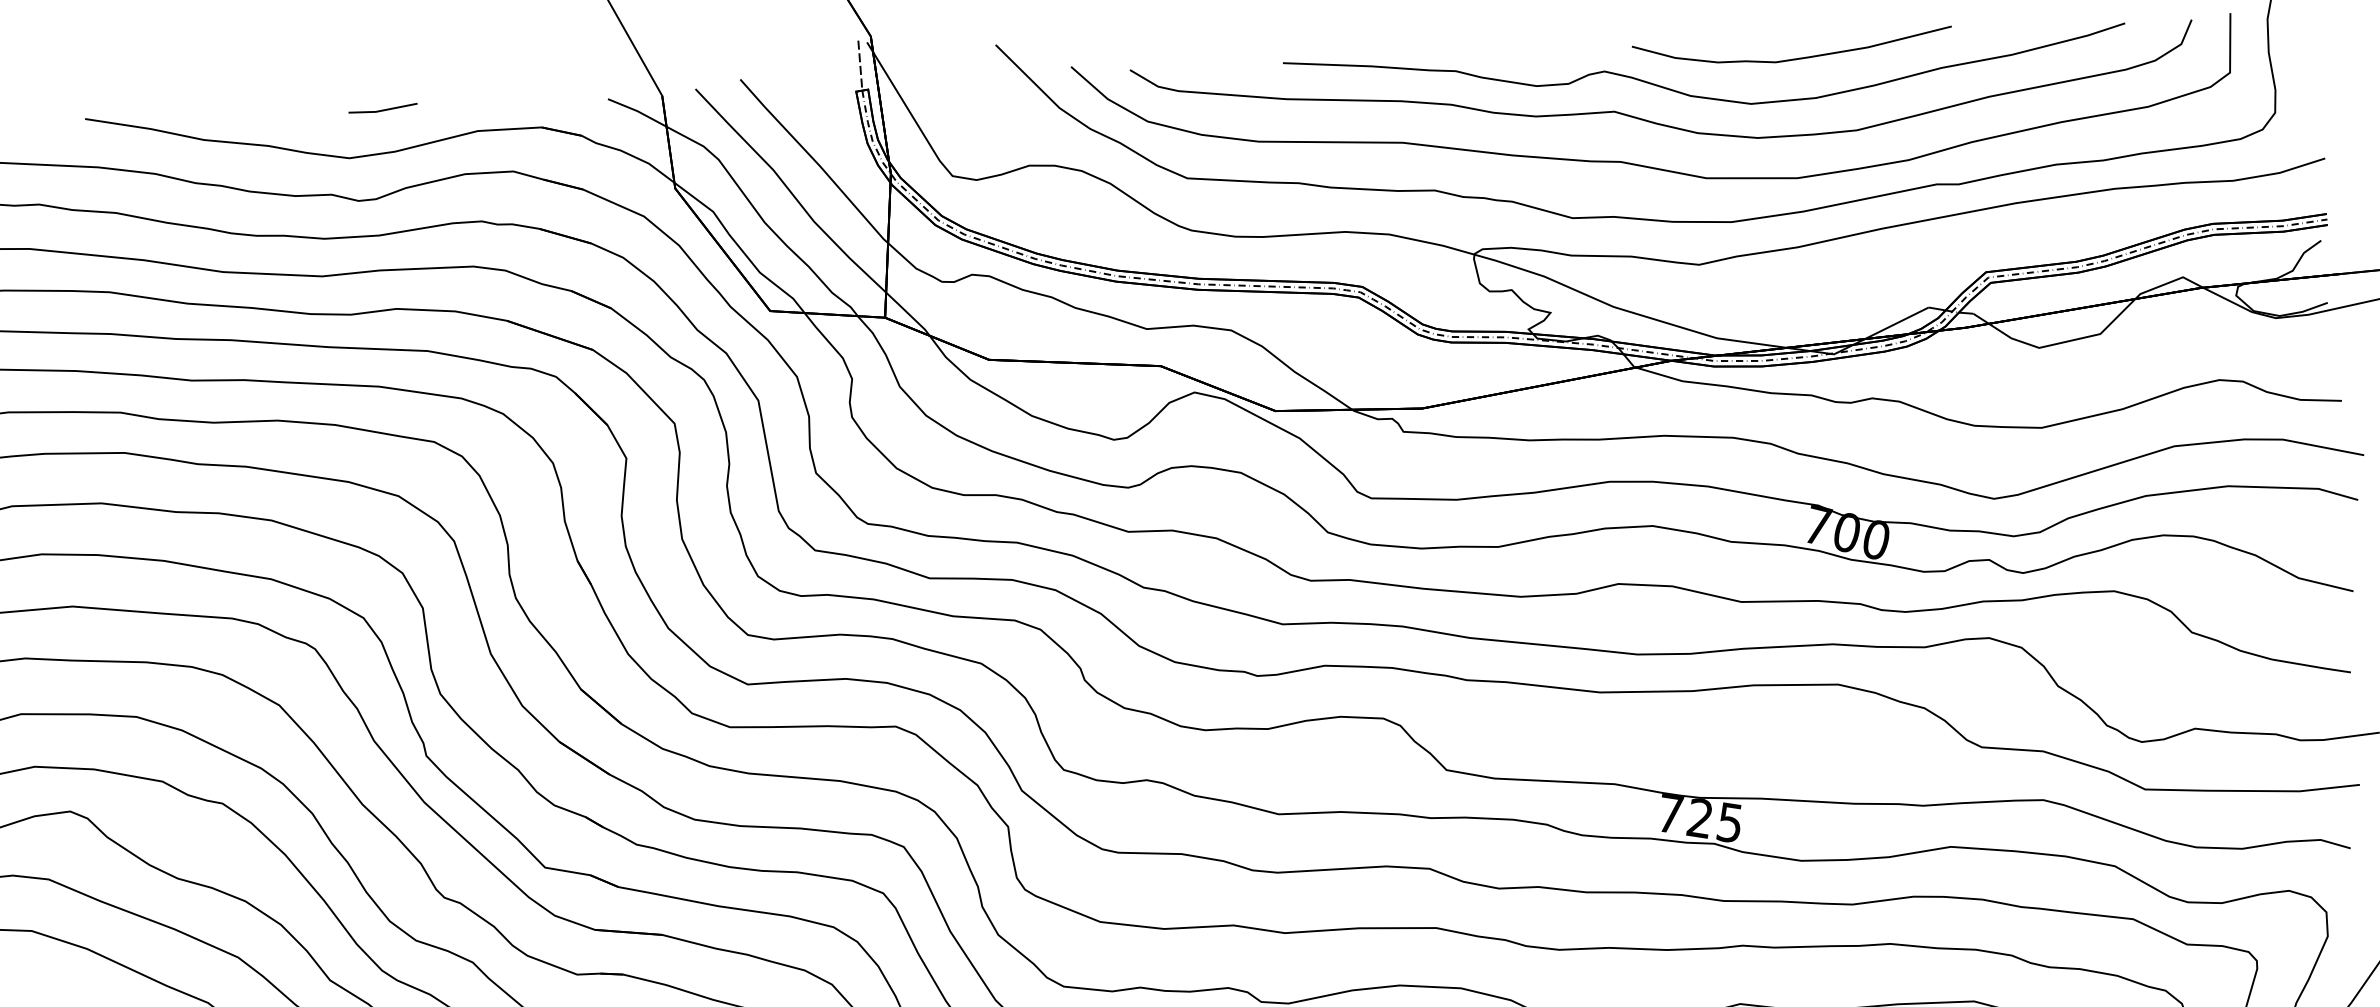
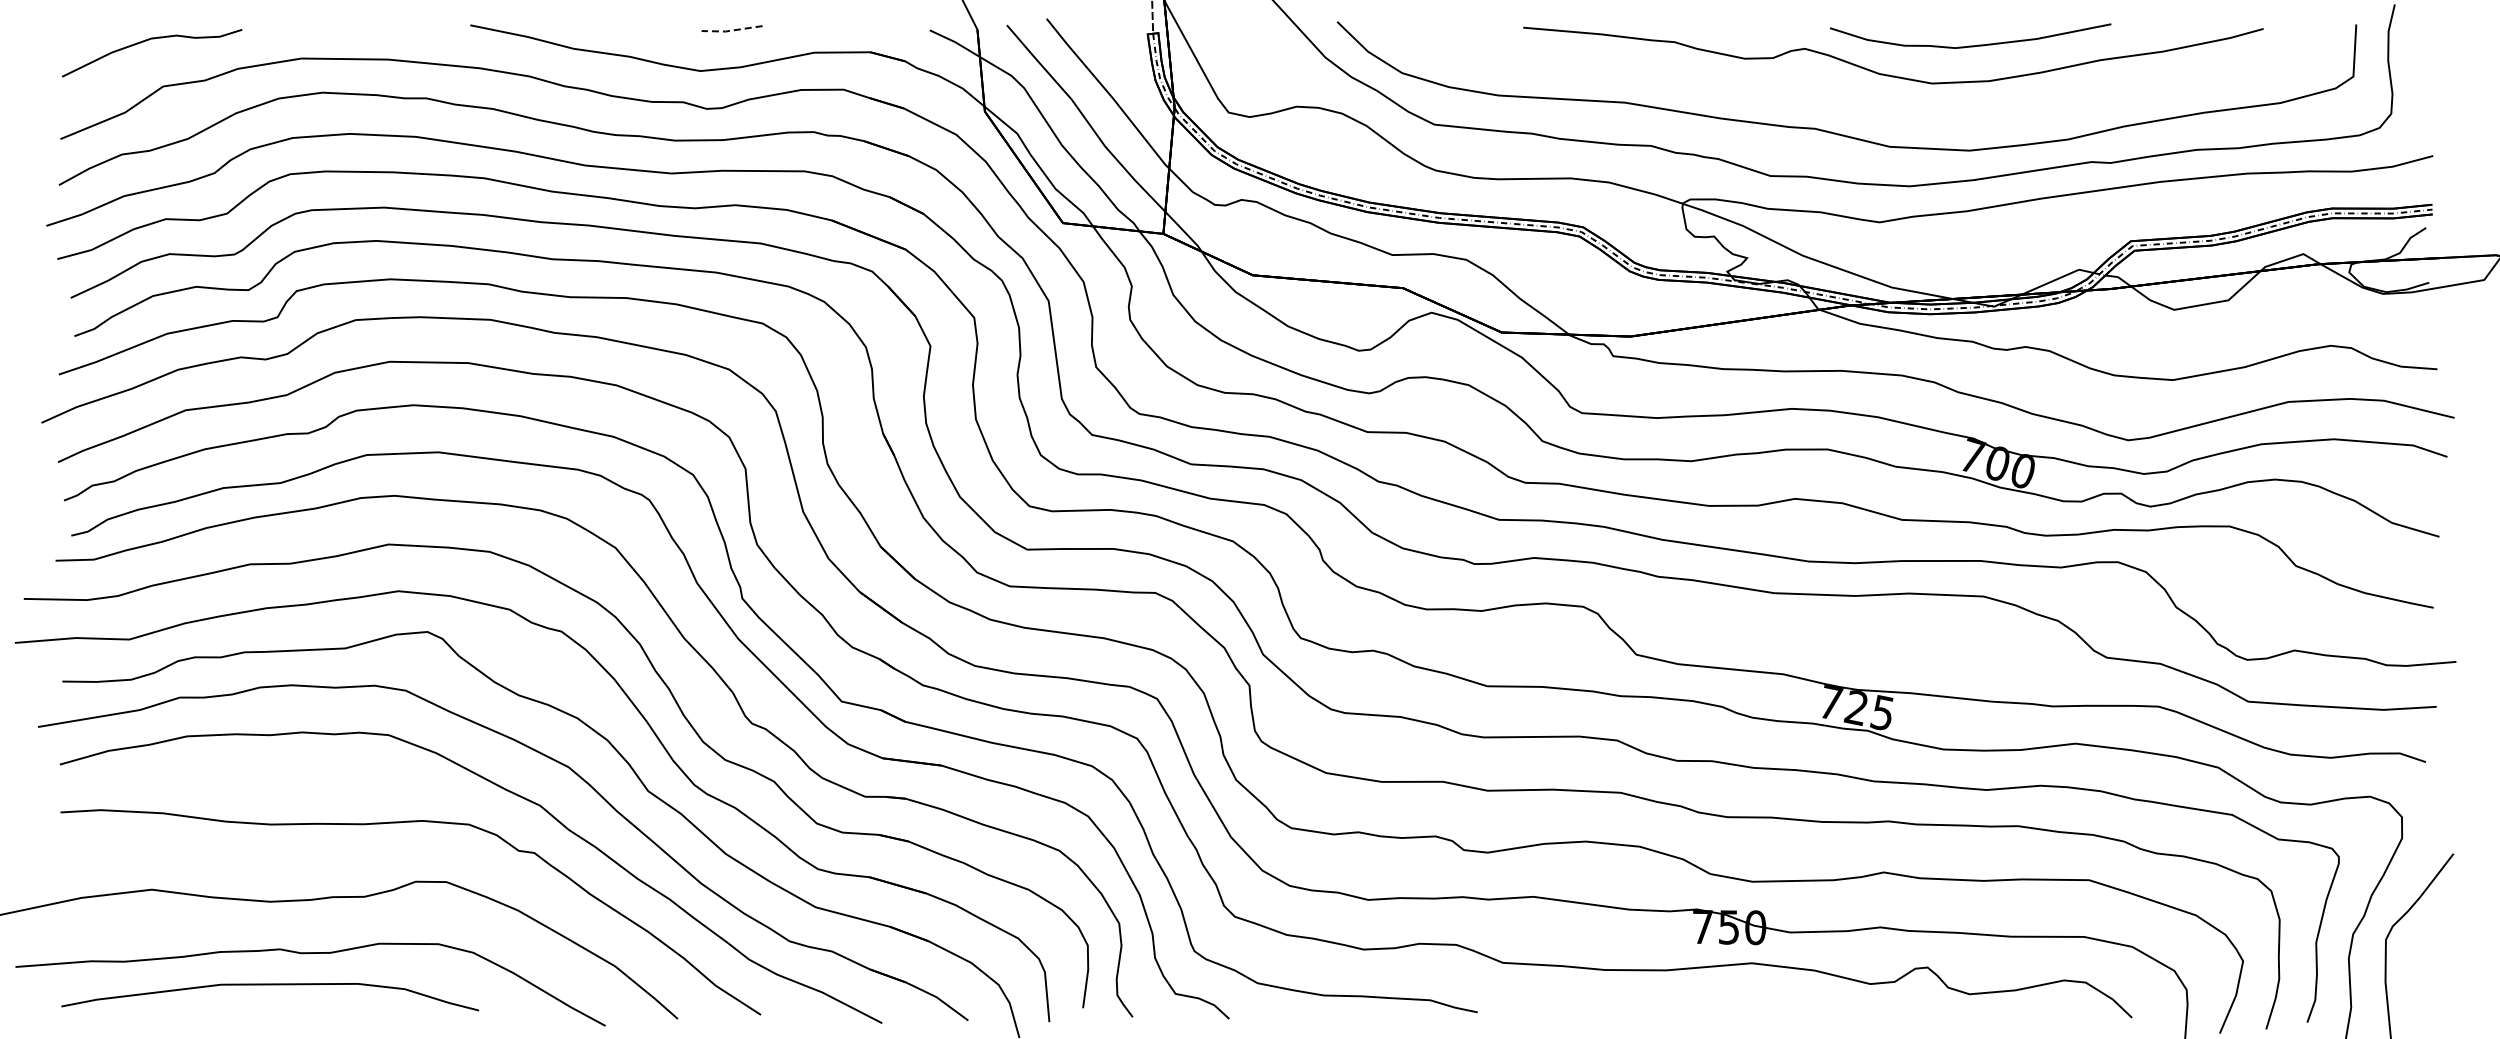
line: (382, 110) -> (731, 30), solid -> dashed
curve: (1656, 122) -> (1848, 95), removed

